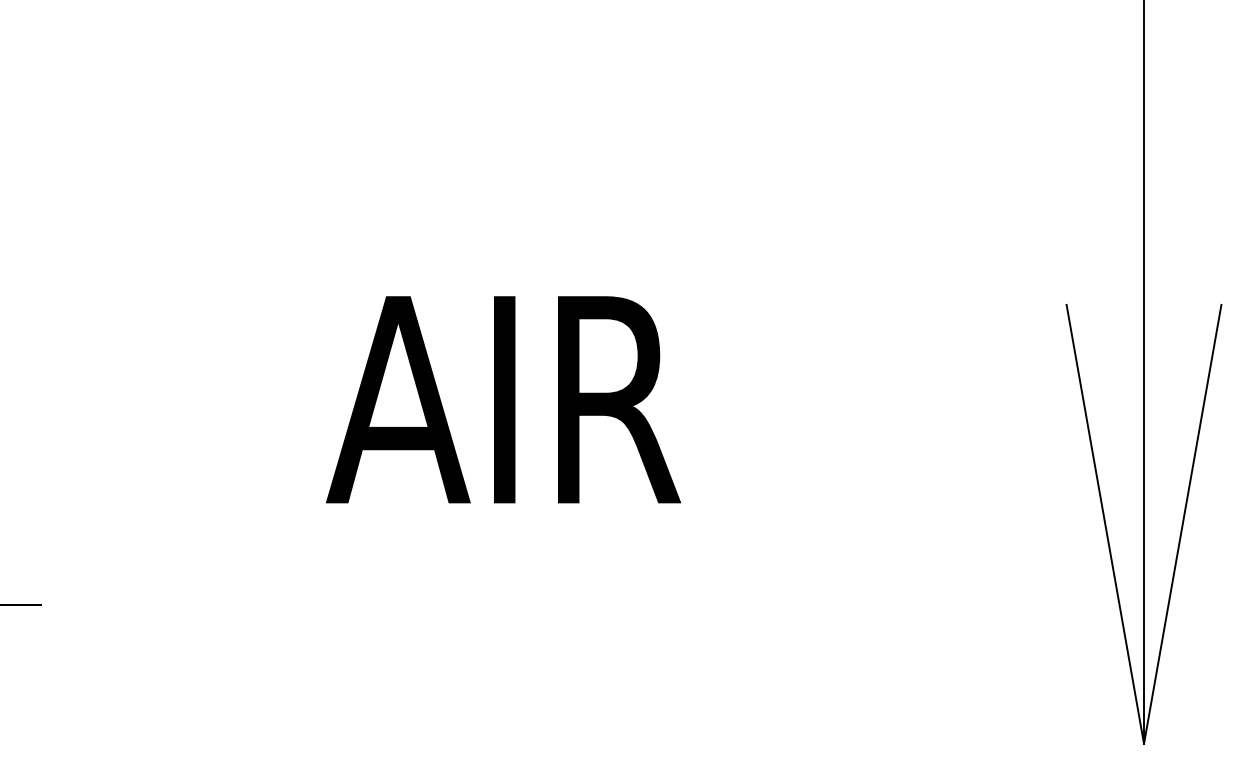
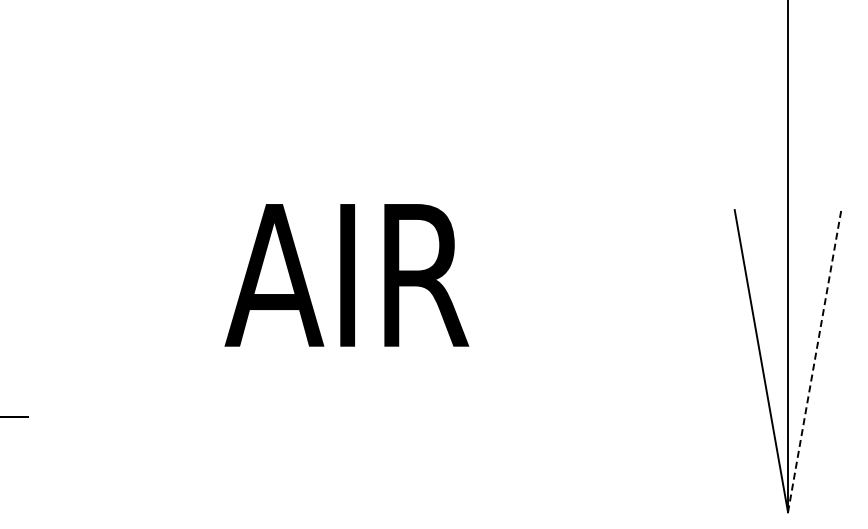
line: (1182, 524) -> (814, 361), solid -> dashed

